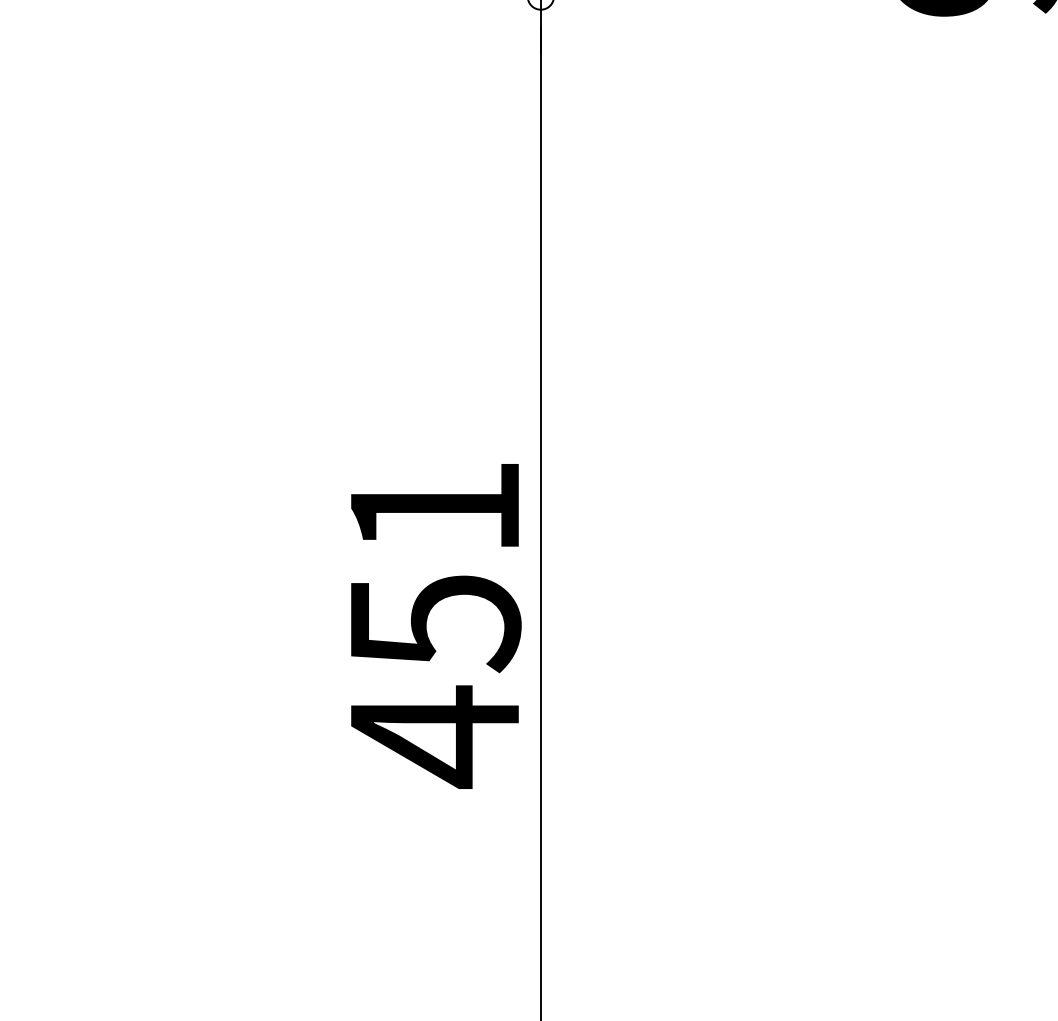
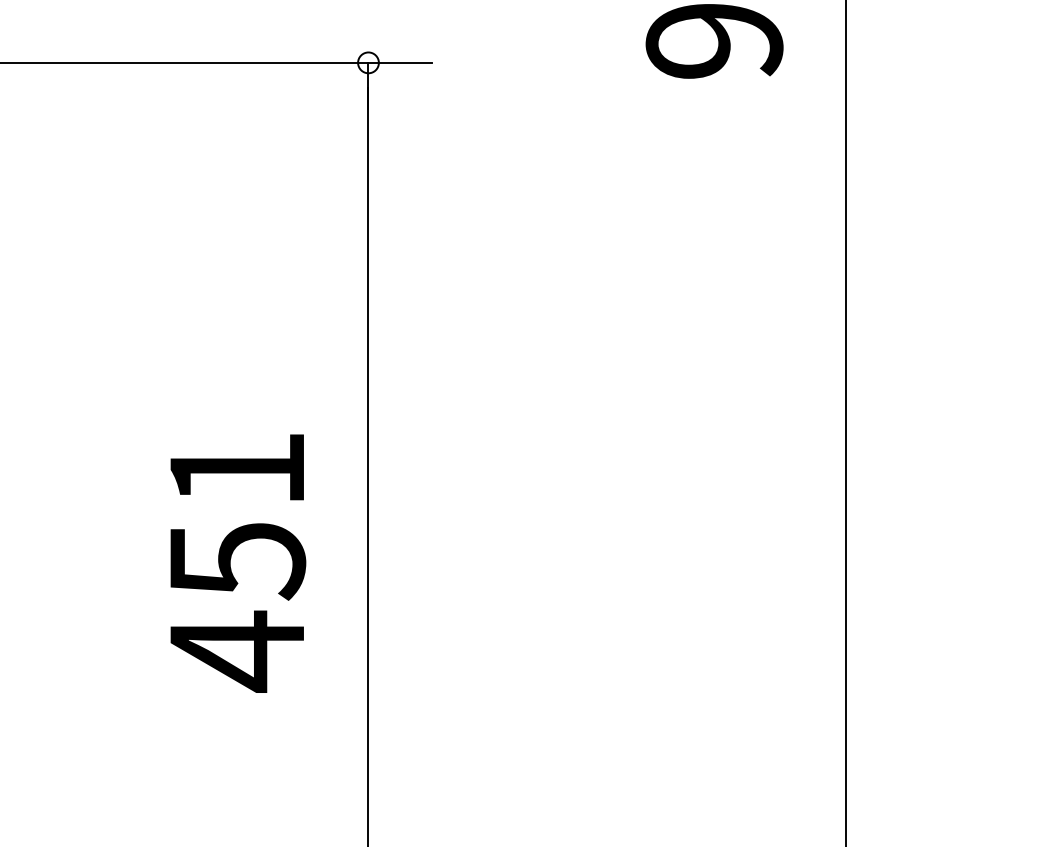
text: (436, 626) -> (238, 563), moved

